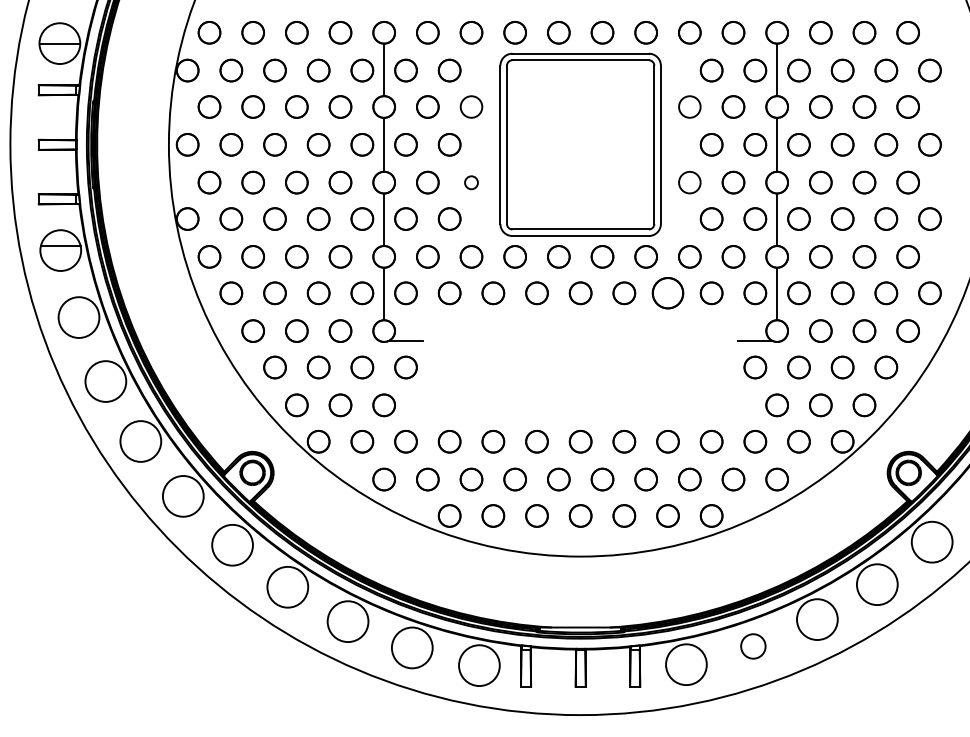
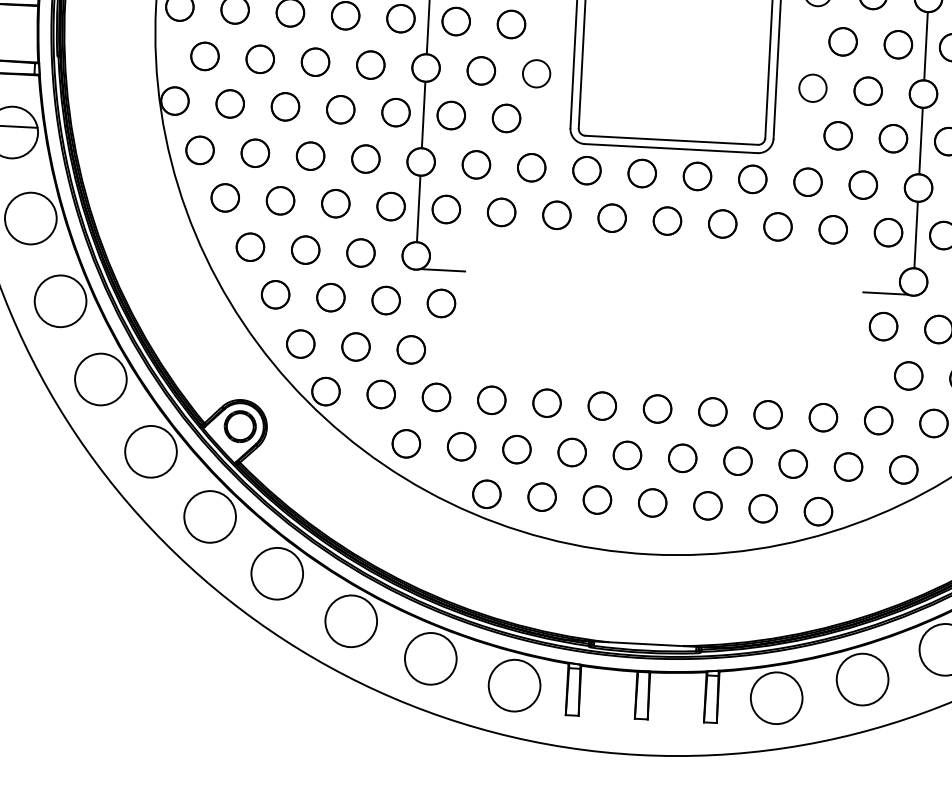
circle: (471, 182) -> (536, 73), size x1.67
part: (667, 293) -> (777, 227), size x0.71
circle: (752, 646) -> (861, 679), size x1.67

